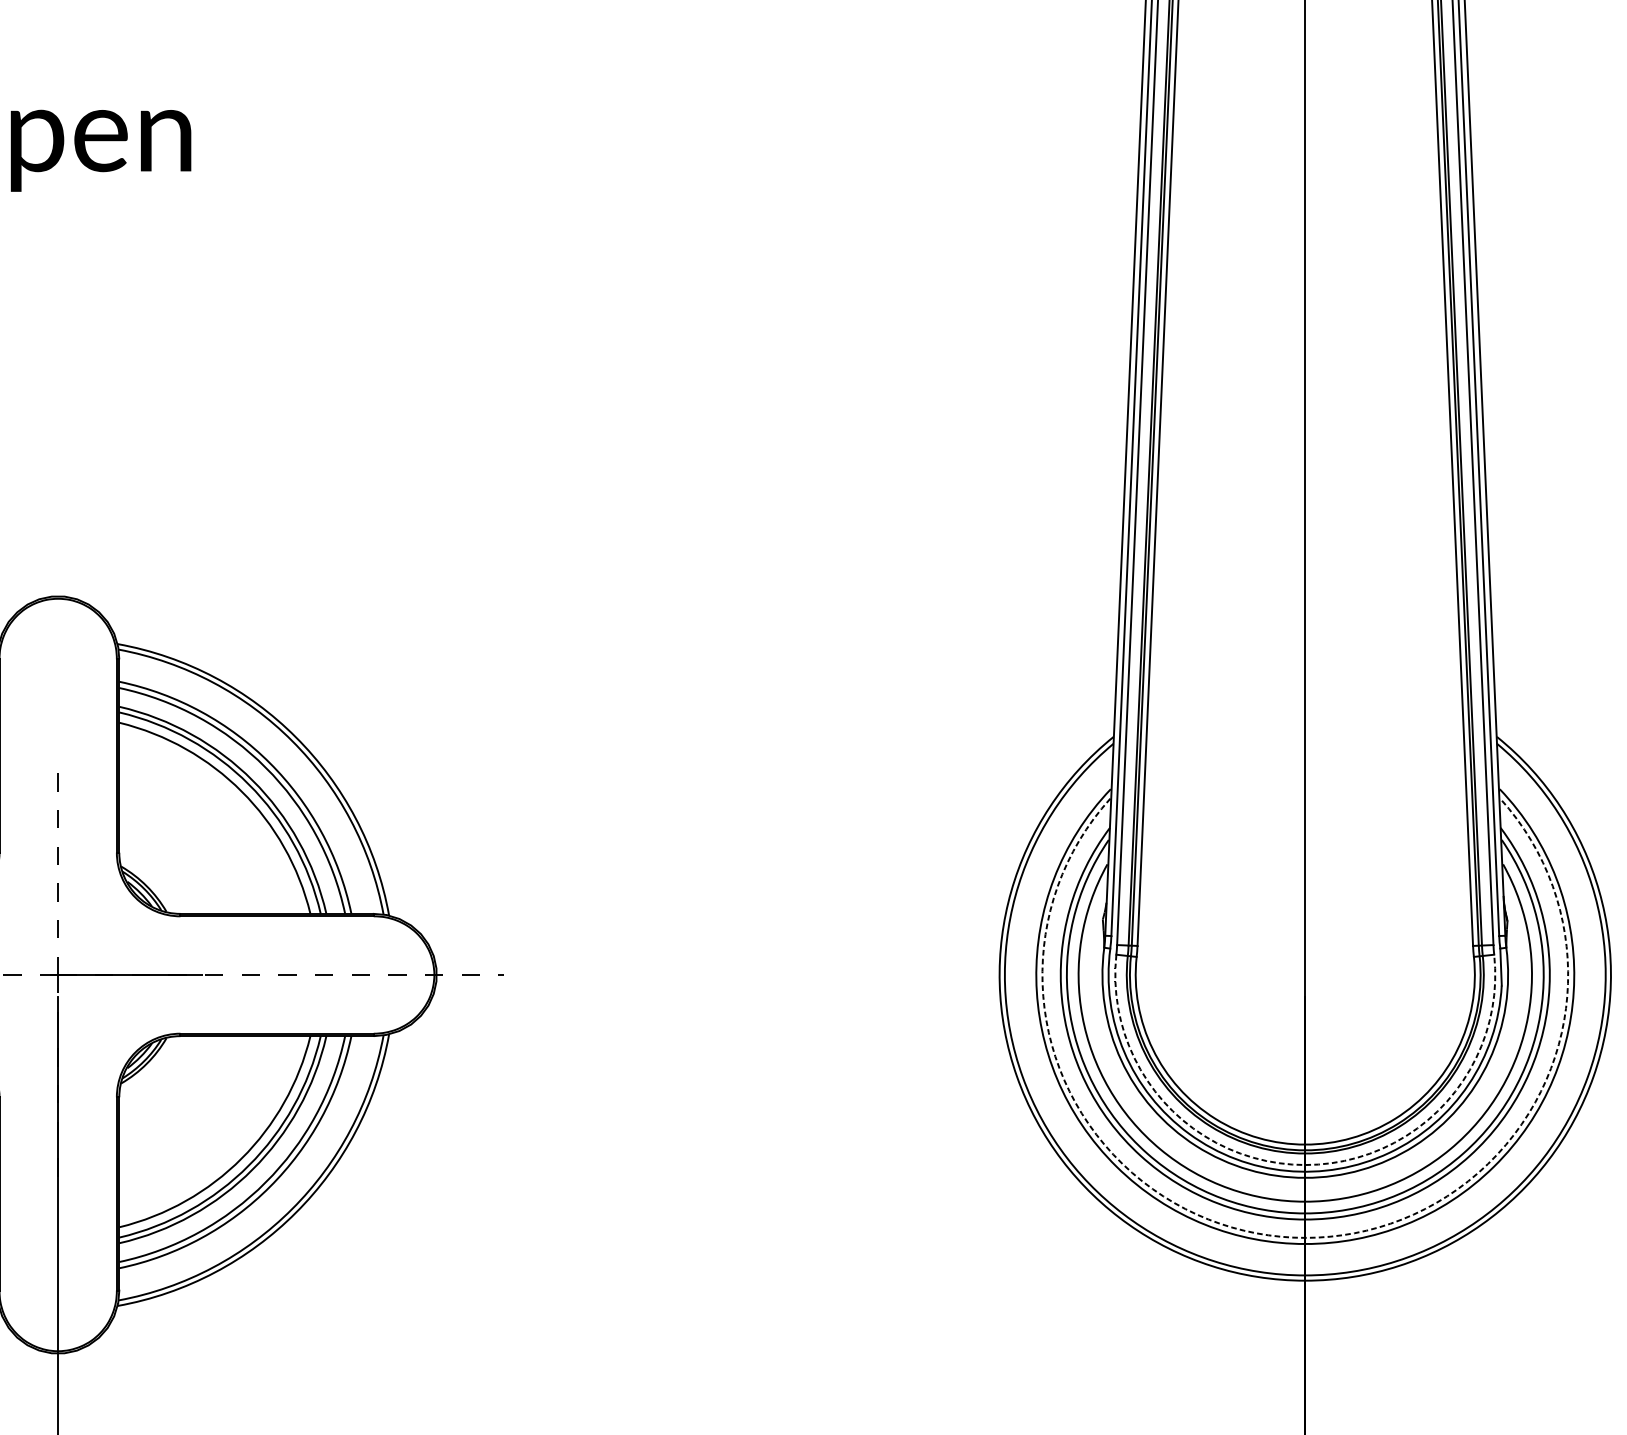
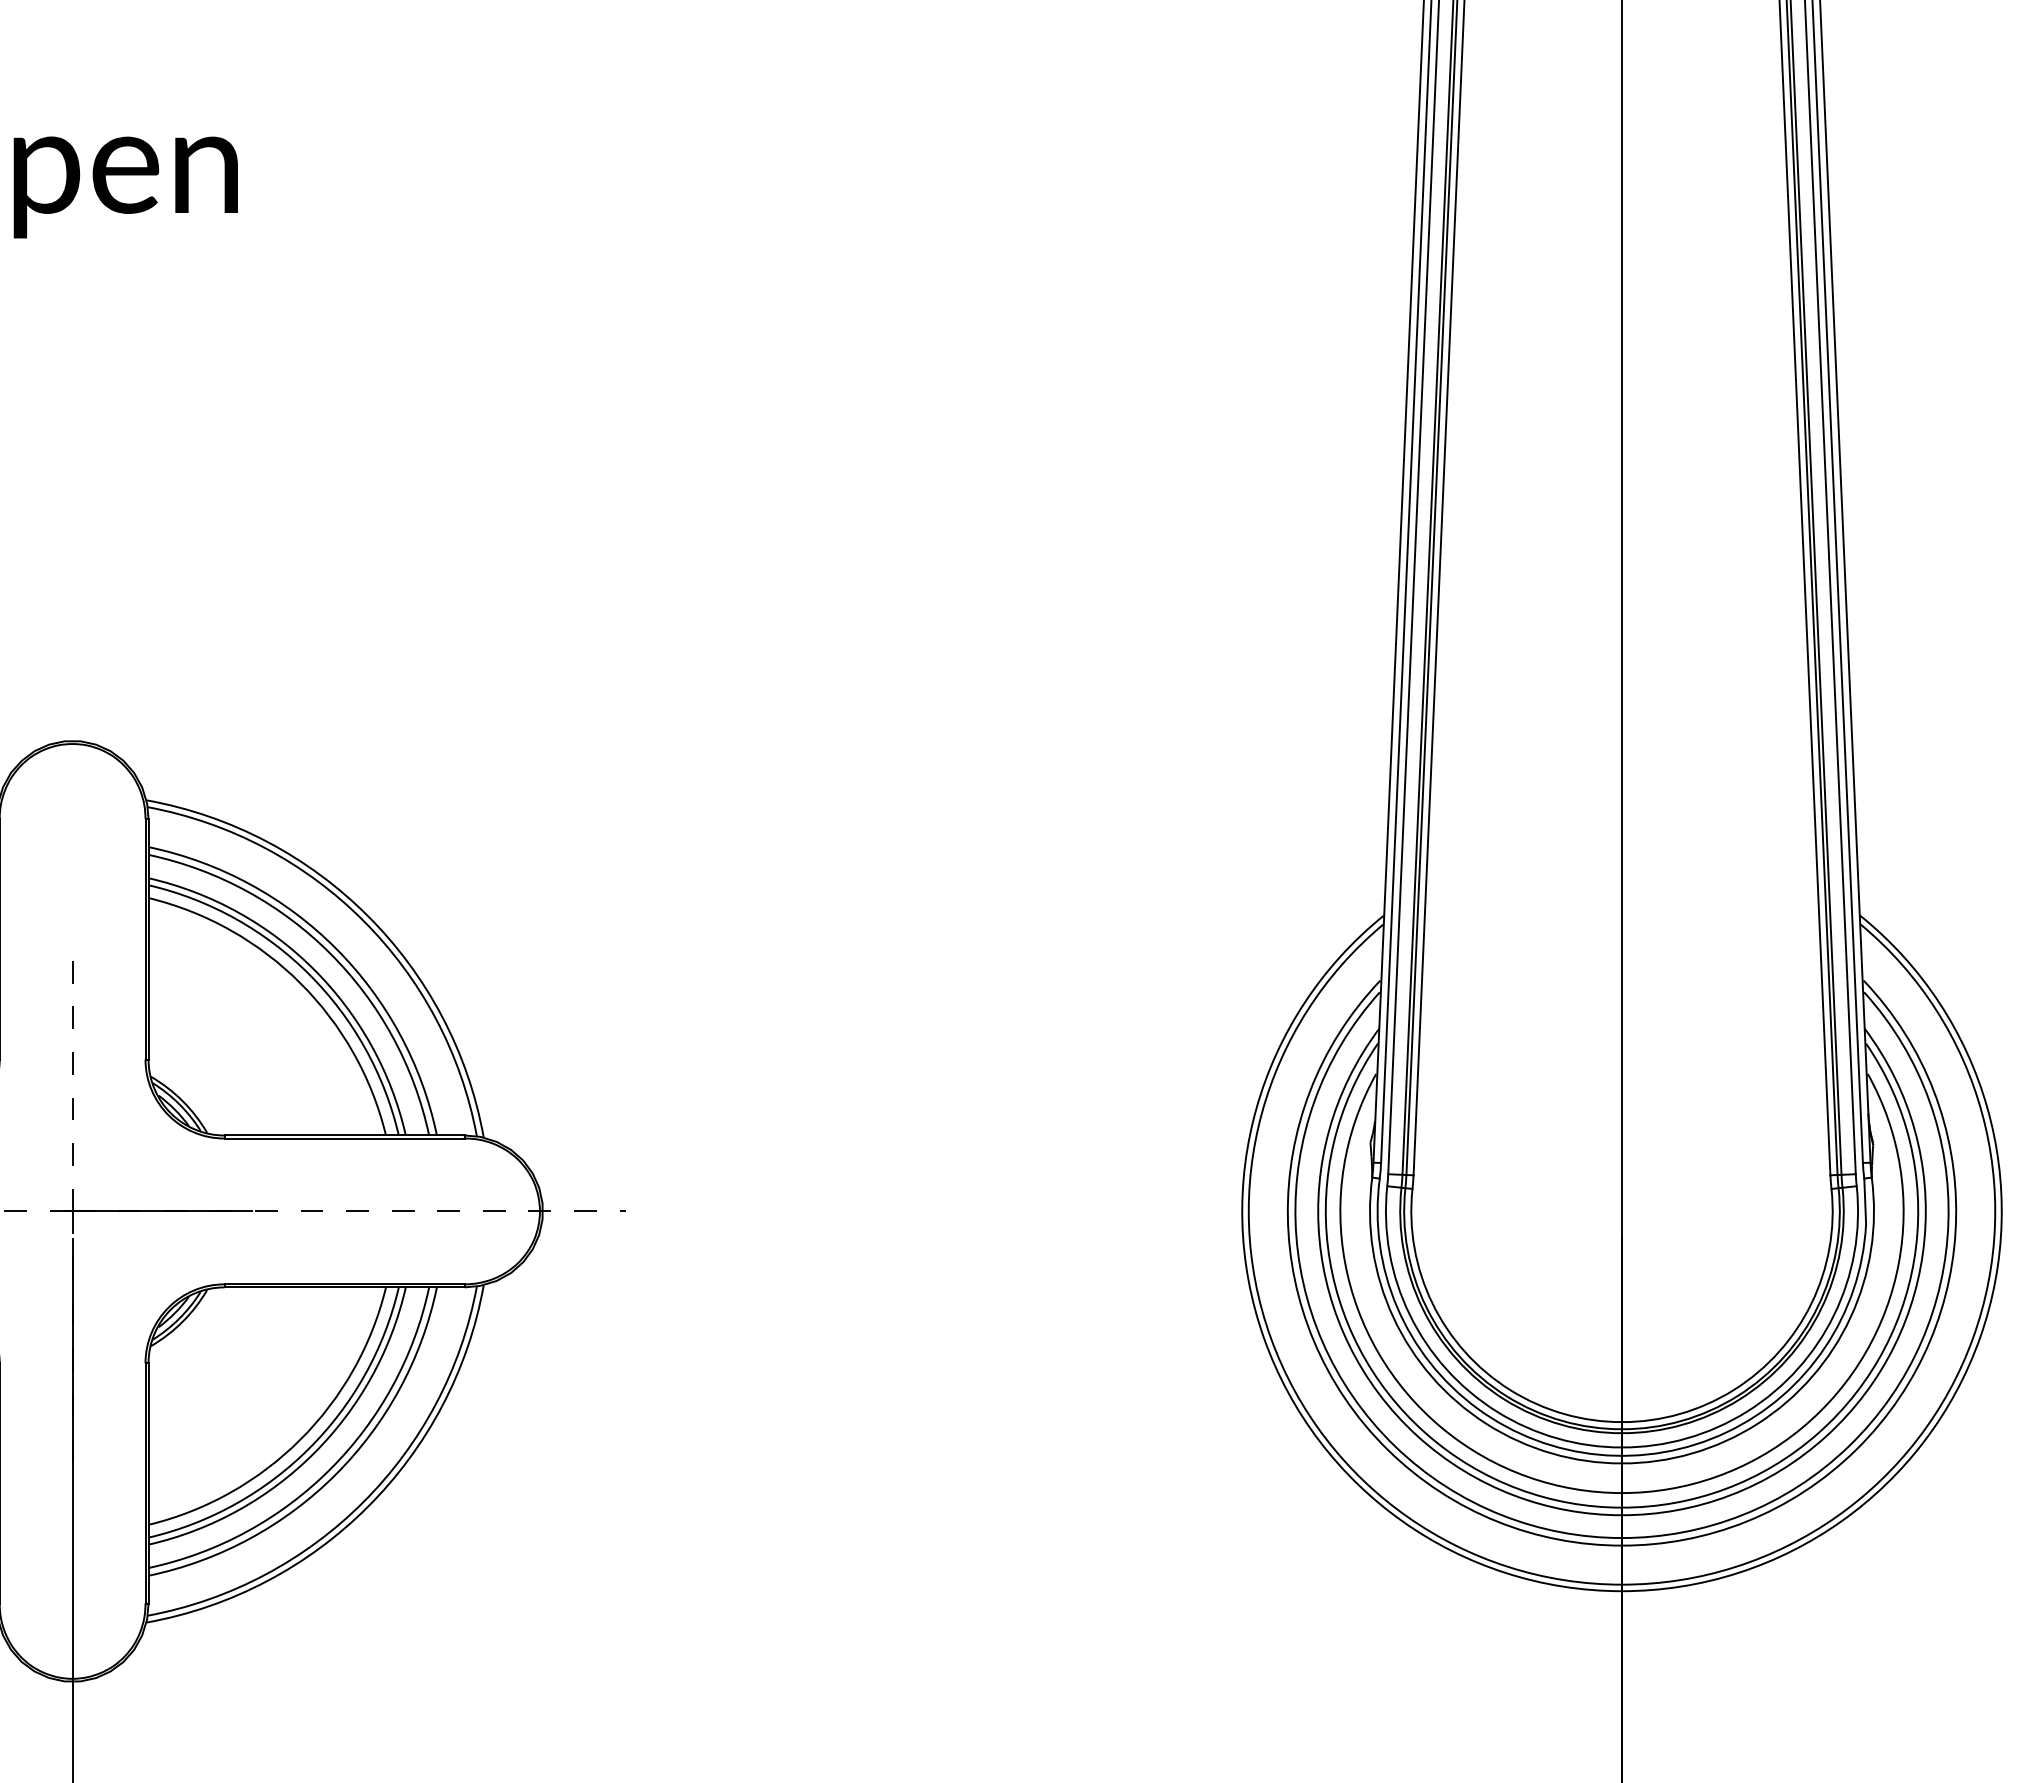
arc: (1305, 1165) -> (1622, 1447), dashed -> solid
arc: (1305, 1238) -> (1622, 1538), dashed -> solid

